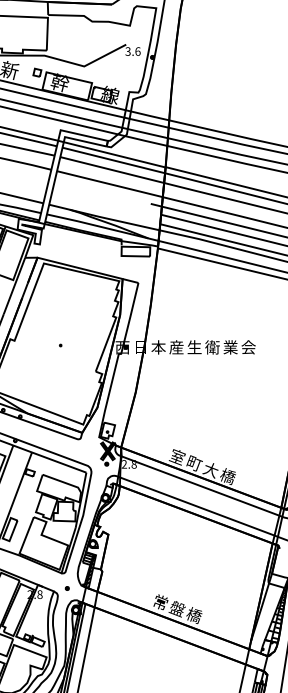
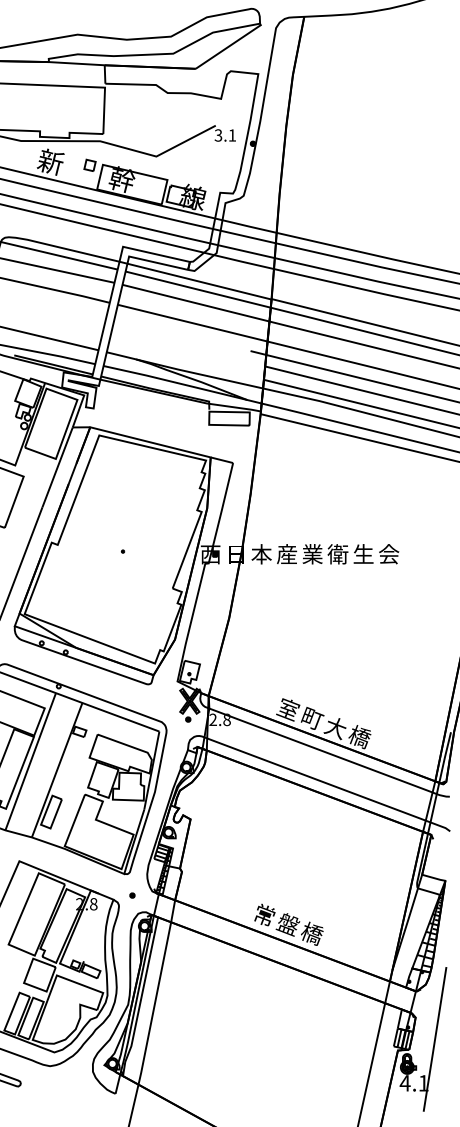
text: (138, 51) -> (232, 135), 3.6 -> 3.1
text: (194, 347) -> (312, 554), 生 -> 業
text: (230, 347) -> (363, 554), 業 -> 生

